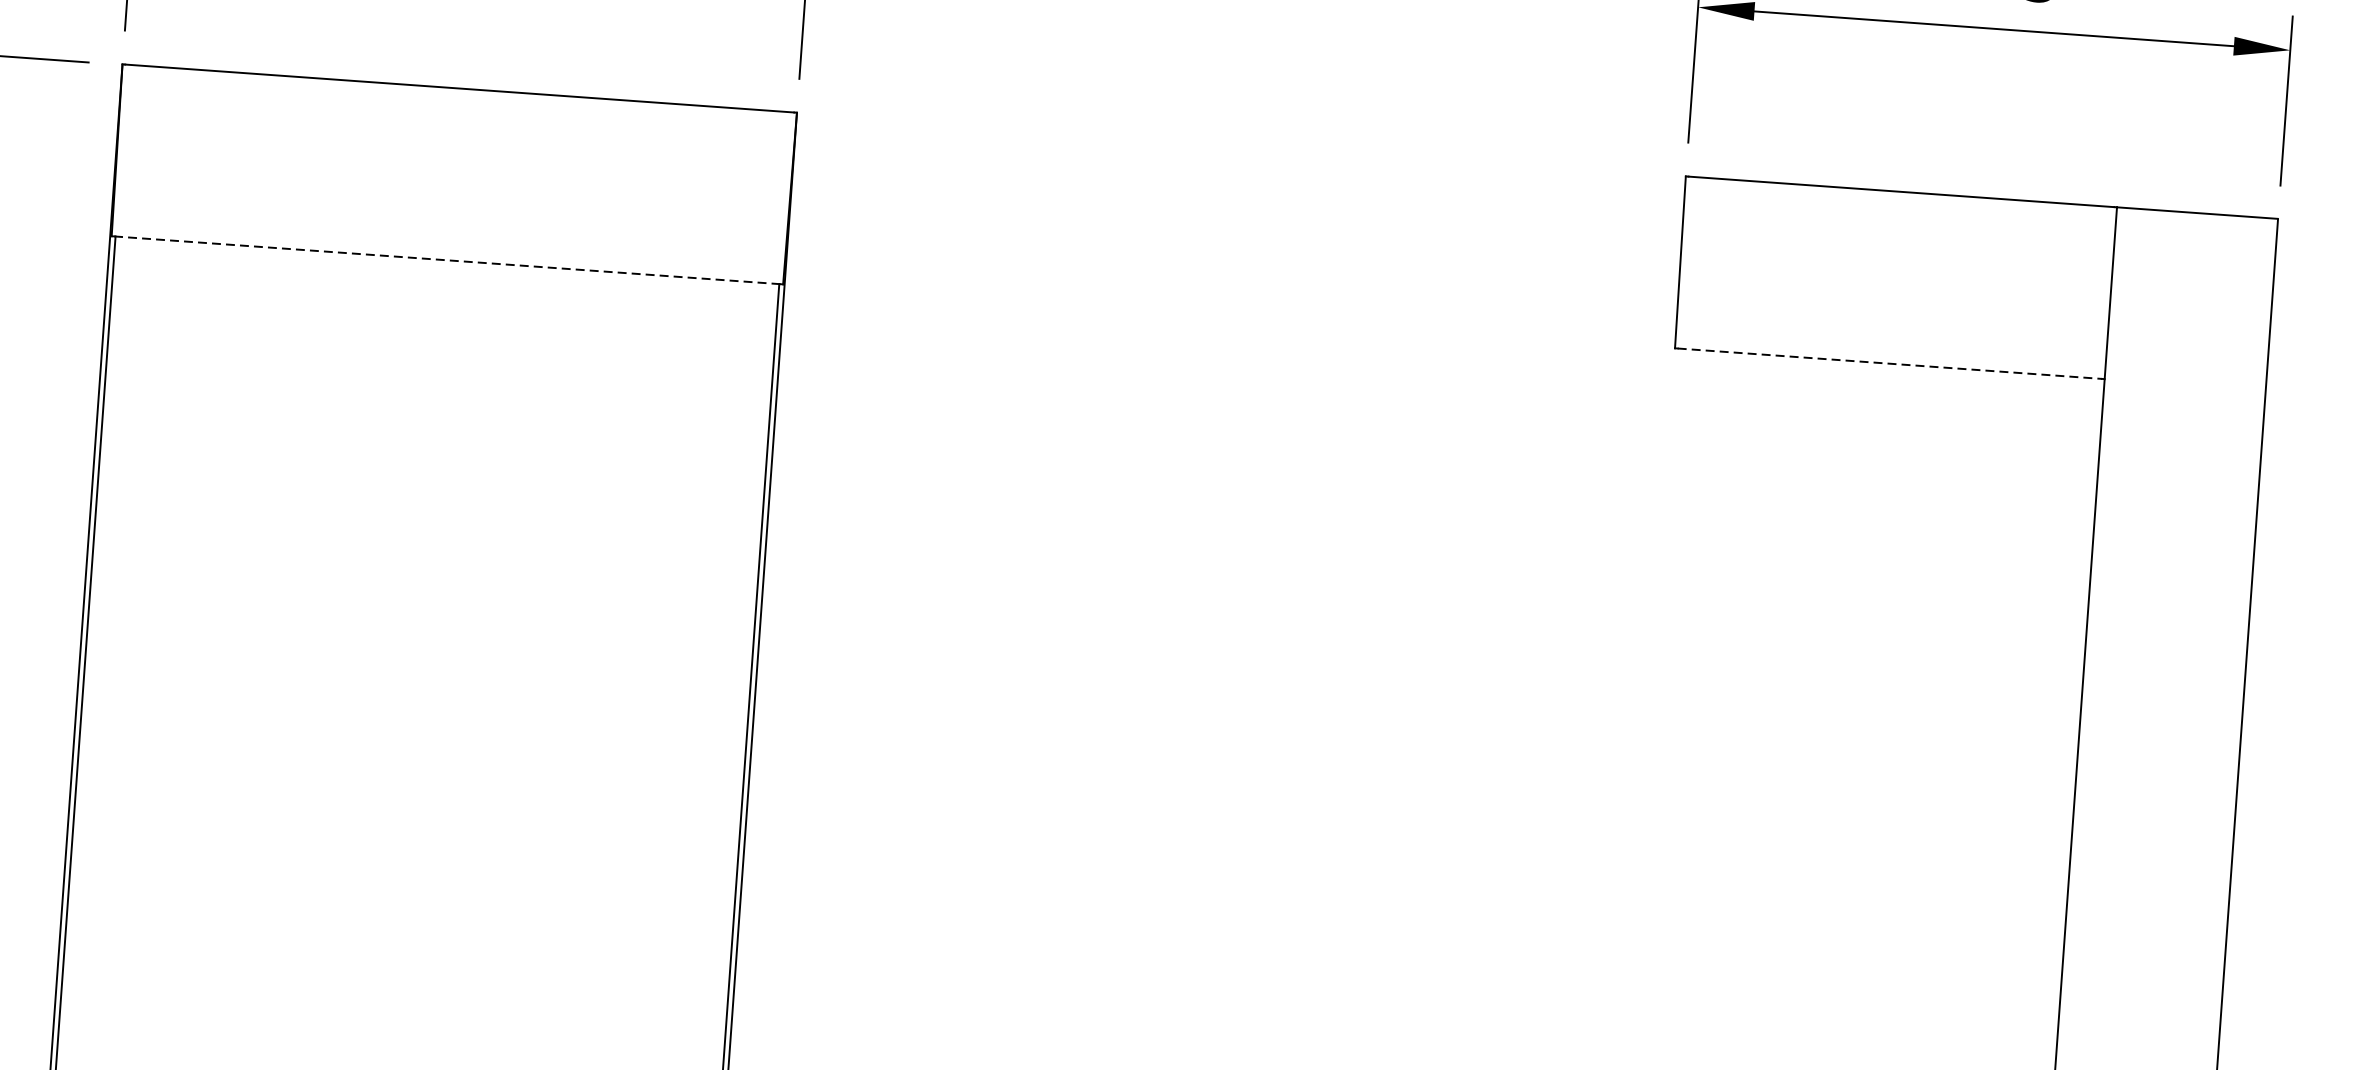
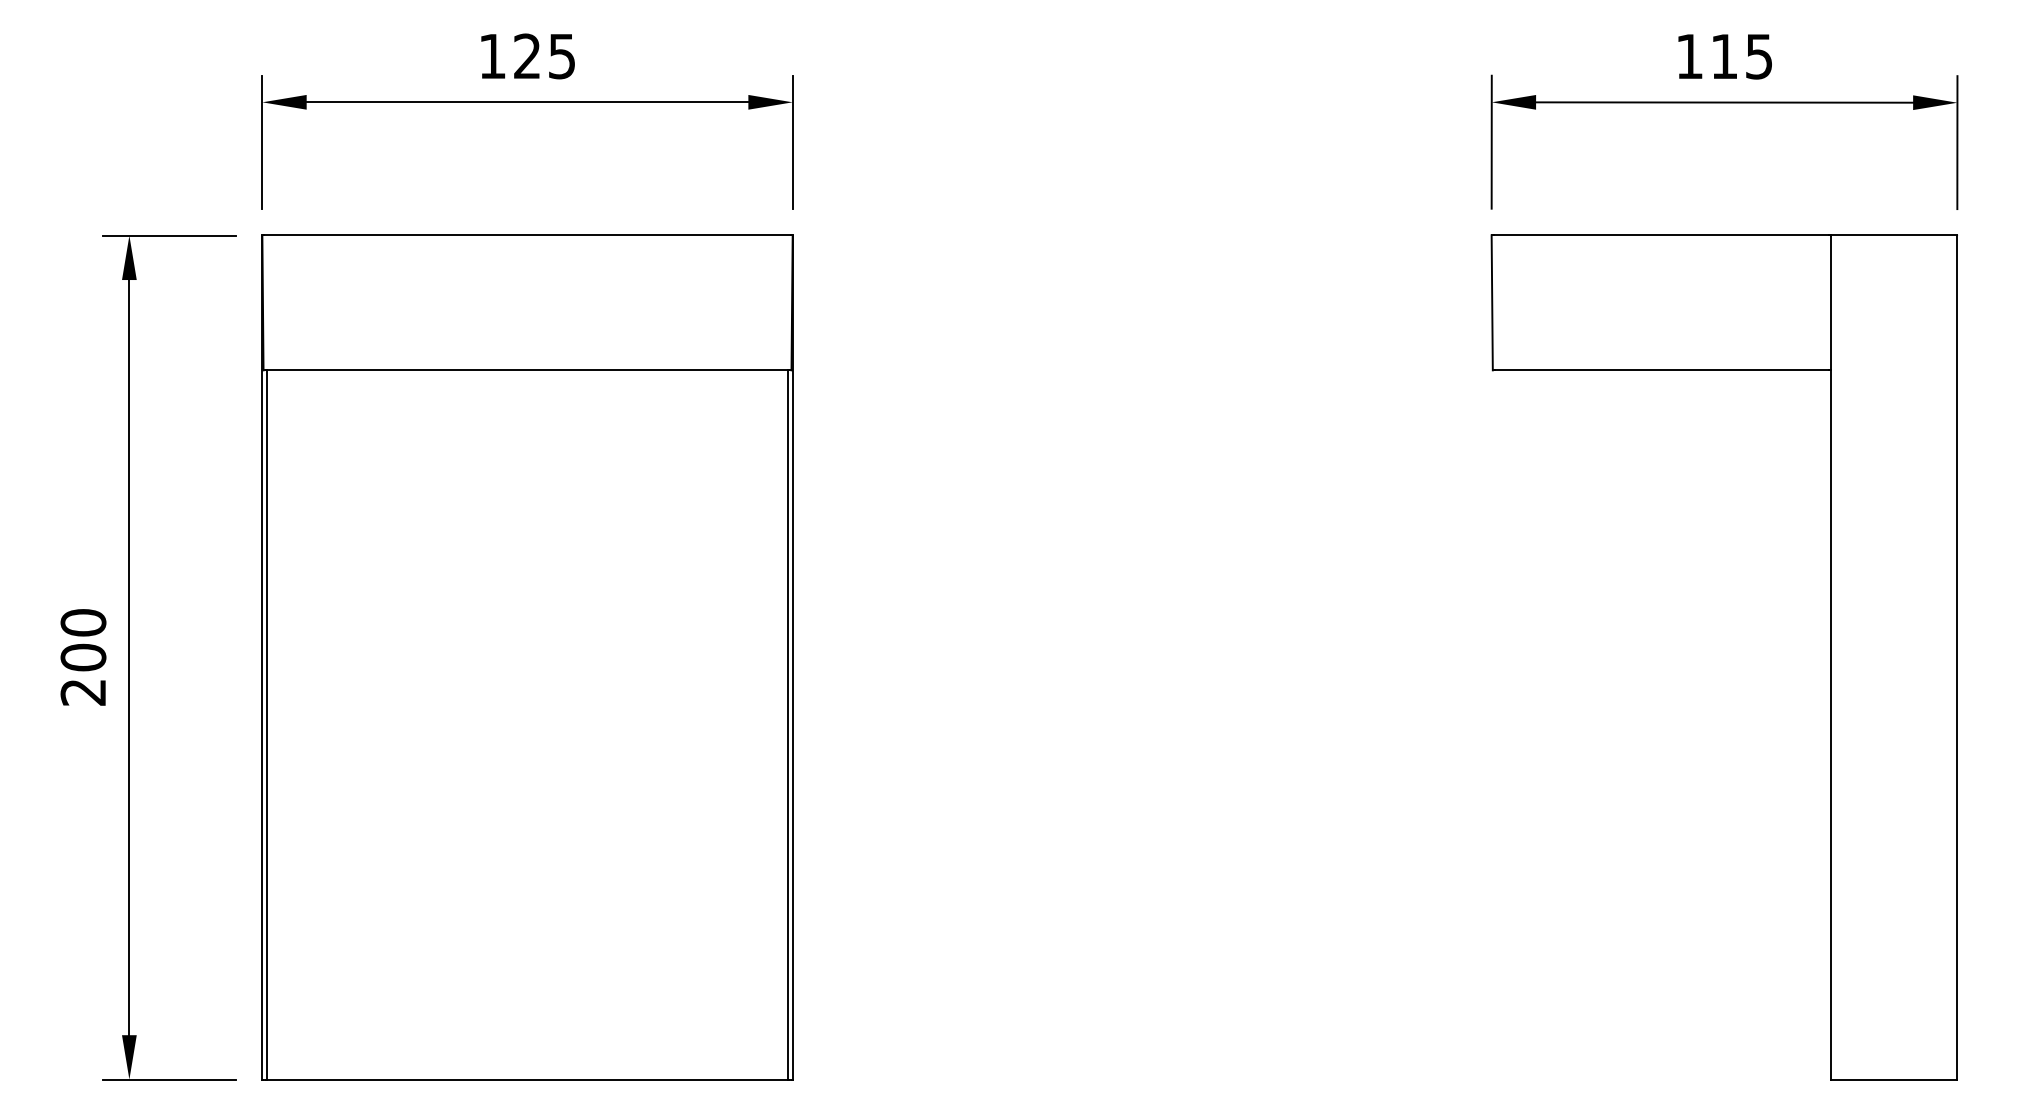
line: (447, 260) -> (527, 370), dashed -> solid
line: (1889, 363) -> (1661, 370), dashed -> solid

